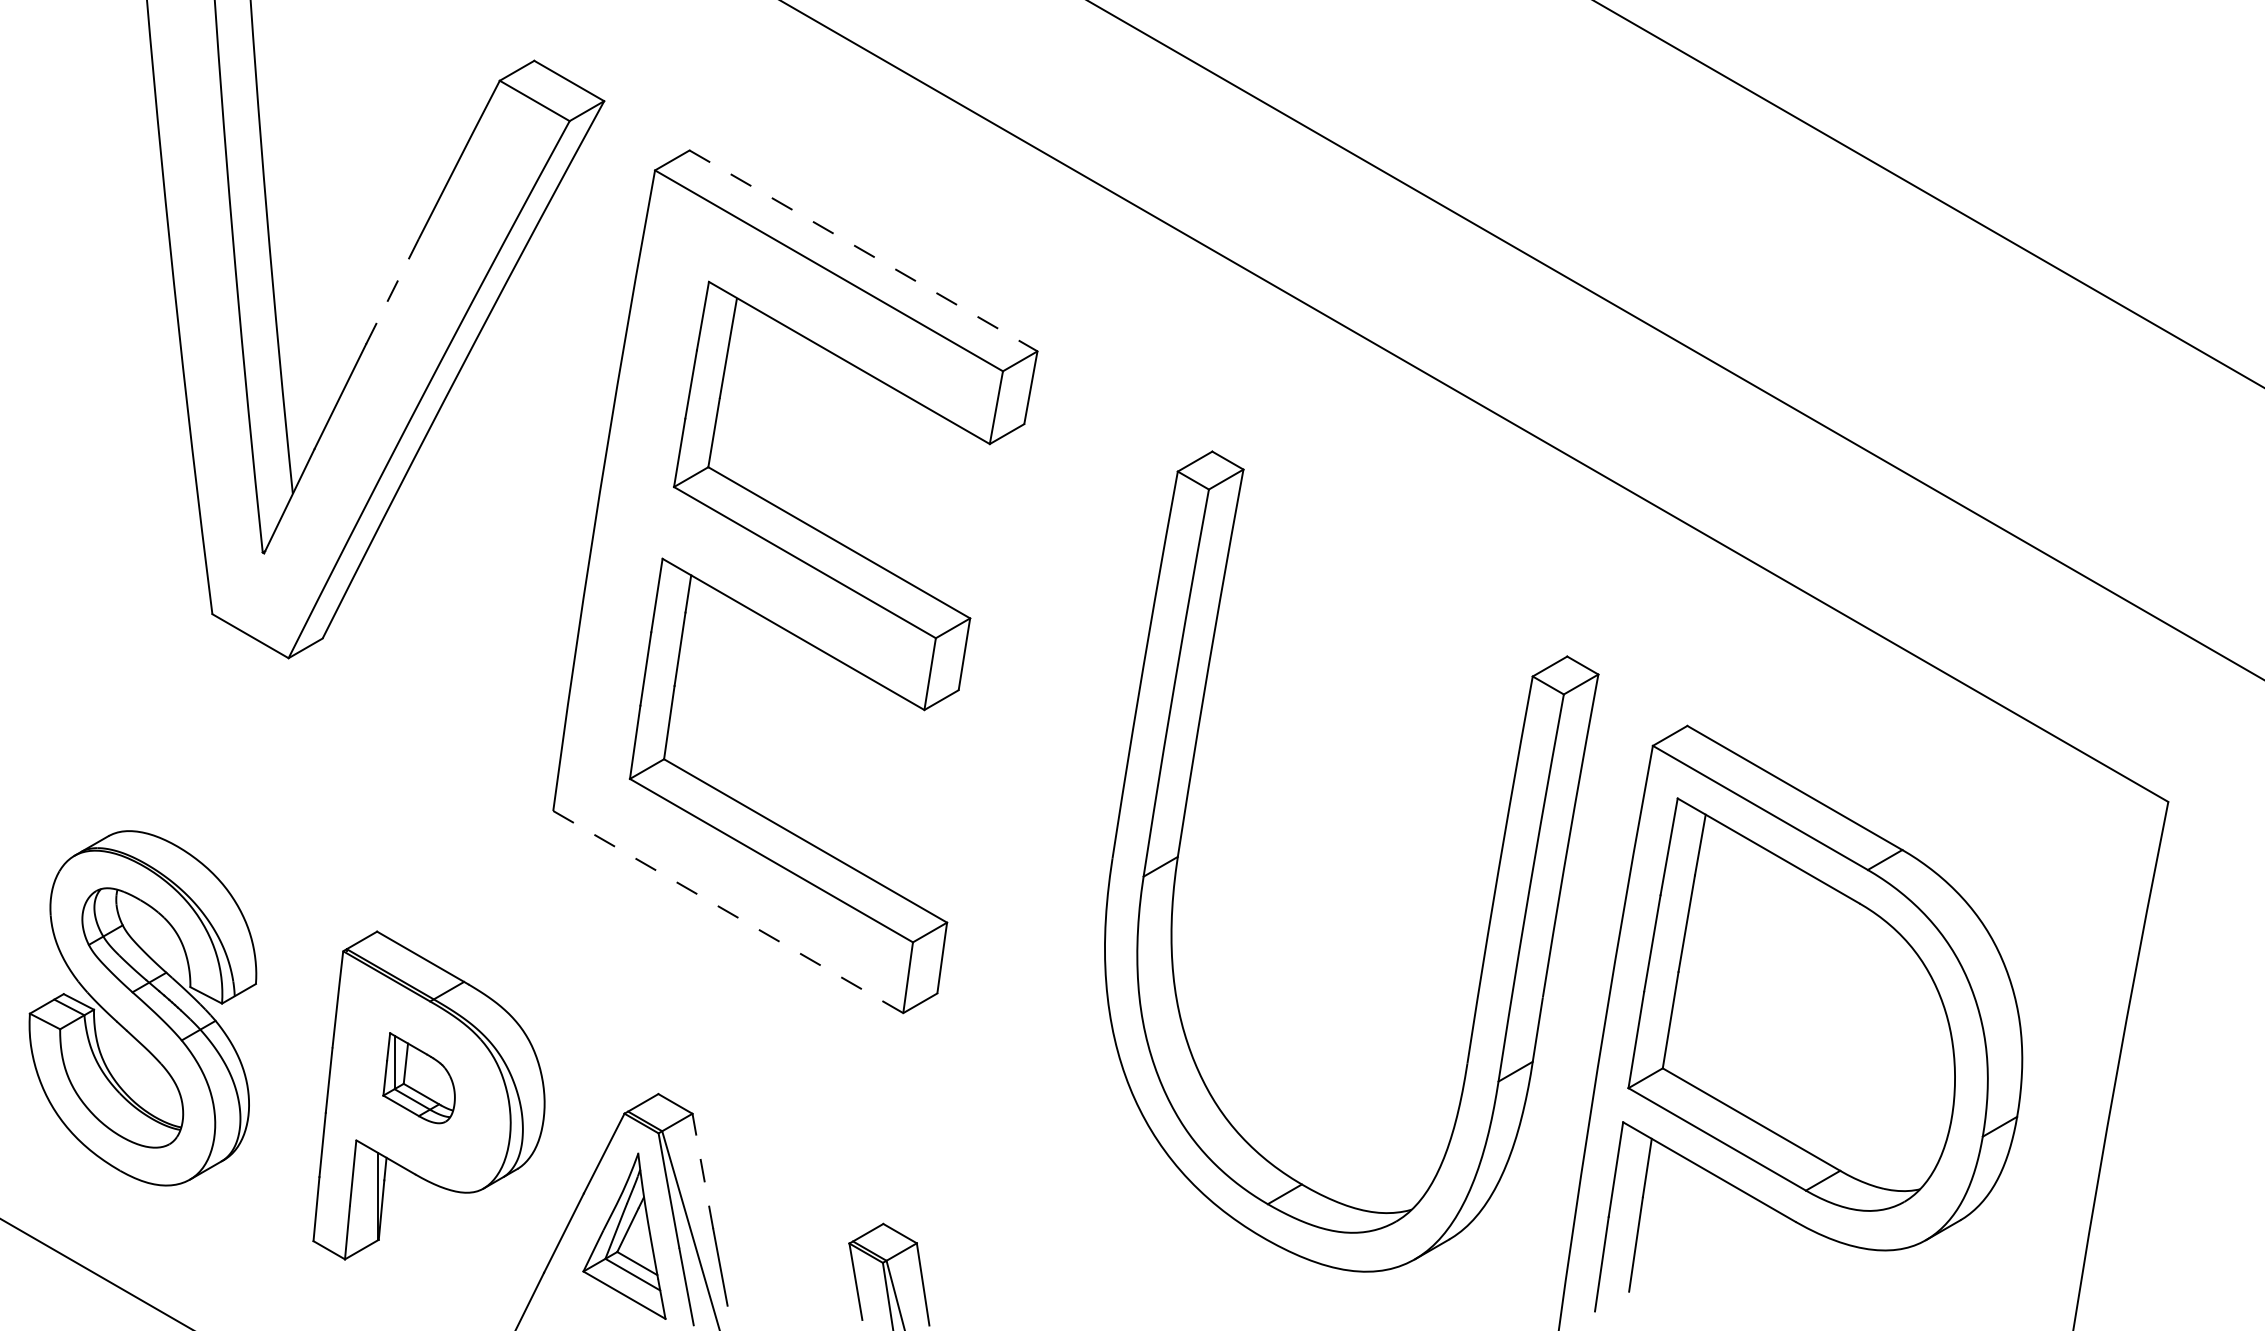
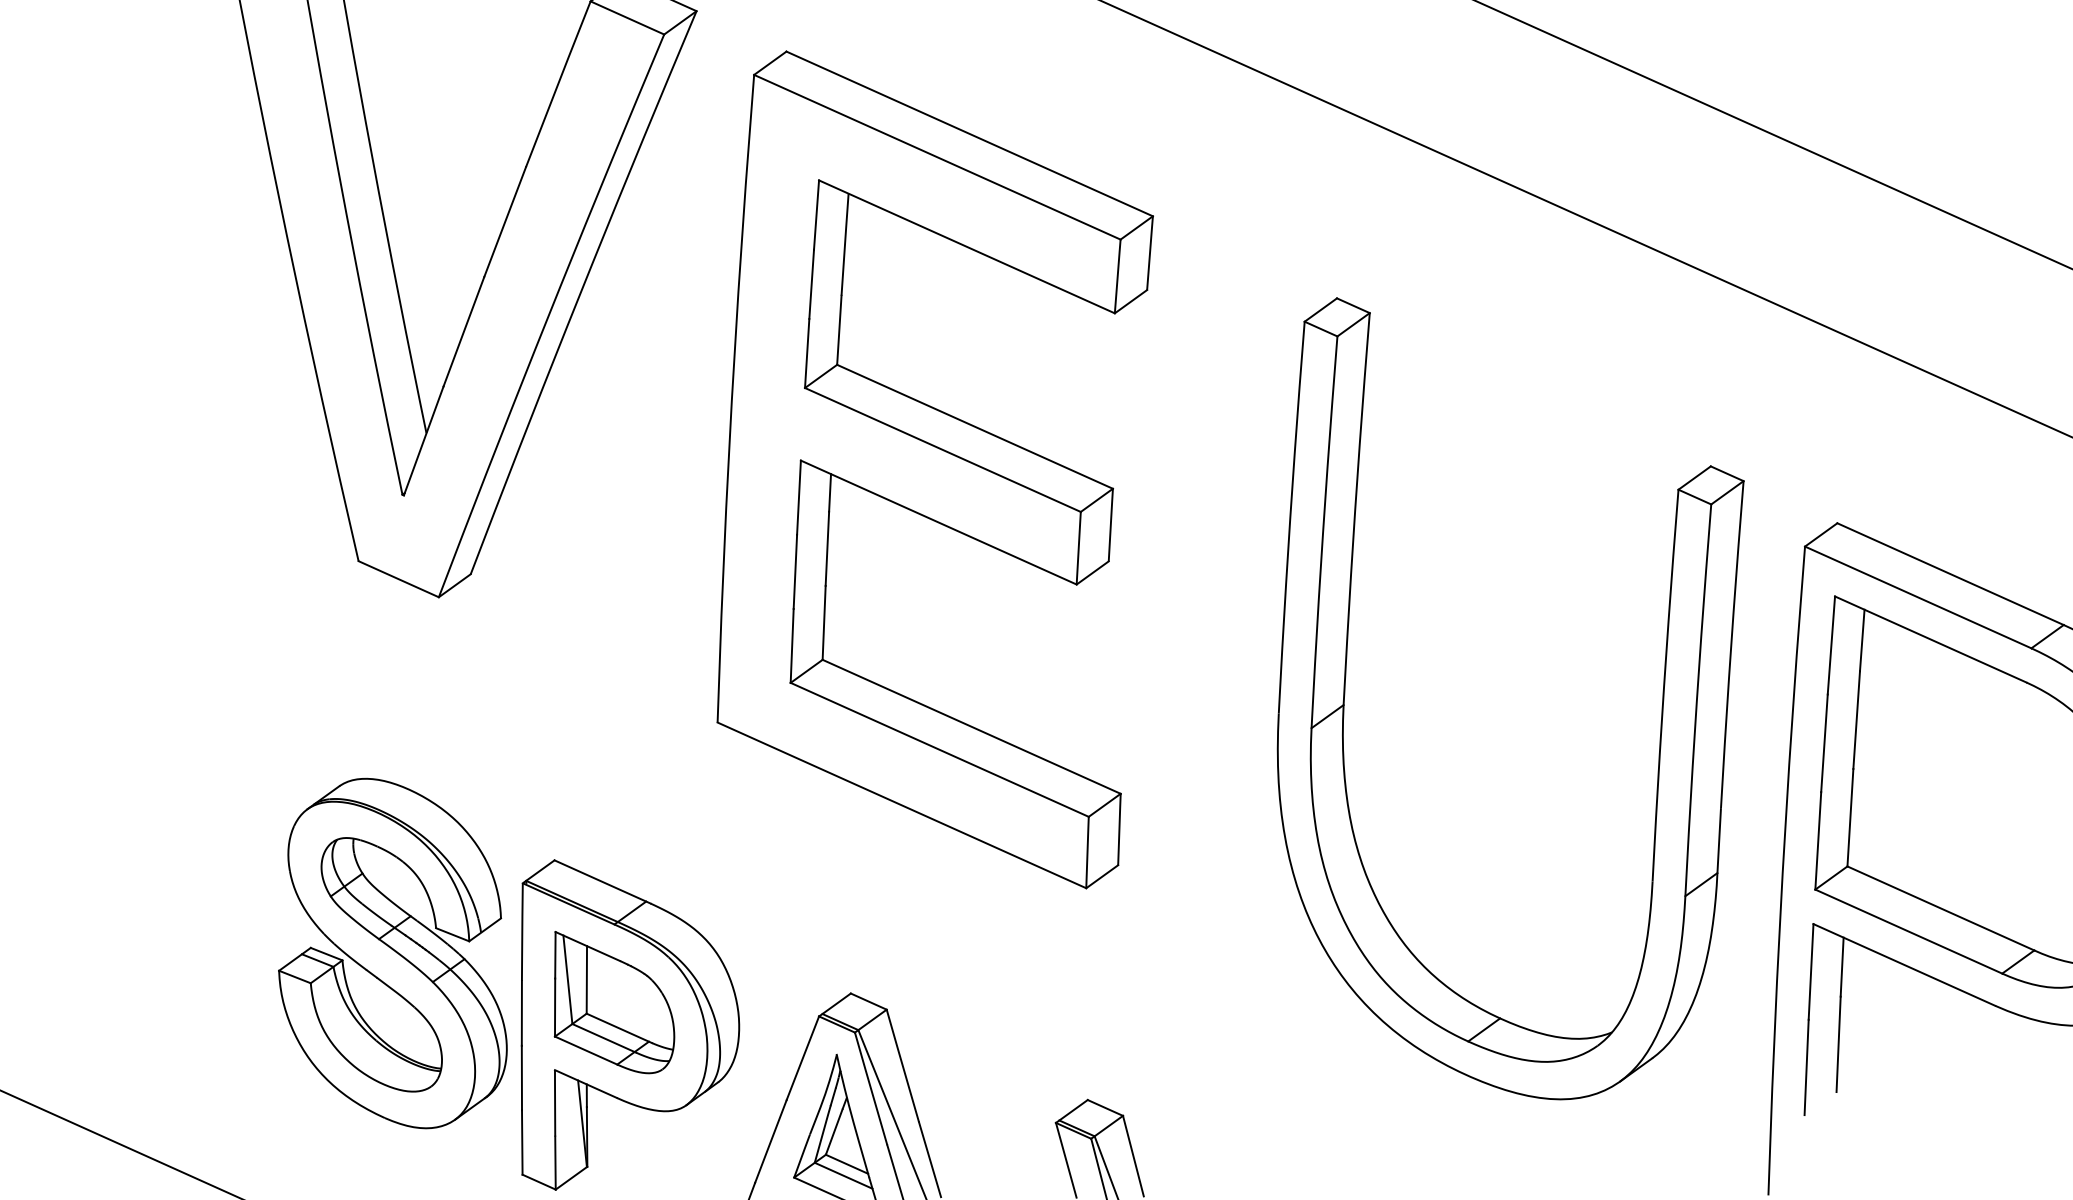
line: (863, 250) -> (969, 133), dashed -> solid
line: (392, 291) -> (505, 221), dashed -> solid
line: (728, 912) -> (902, 805), dashed -> solid
part: (142, 1008) -> (390, 954), moved
part: (418, 1078) -> (610, 1002), size x1.67
line: (702, 1170) -> (902, 1065), dashed -> solid

